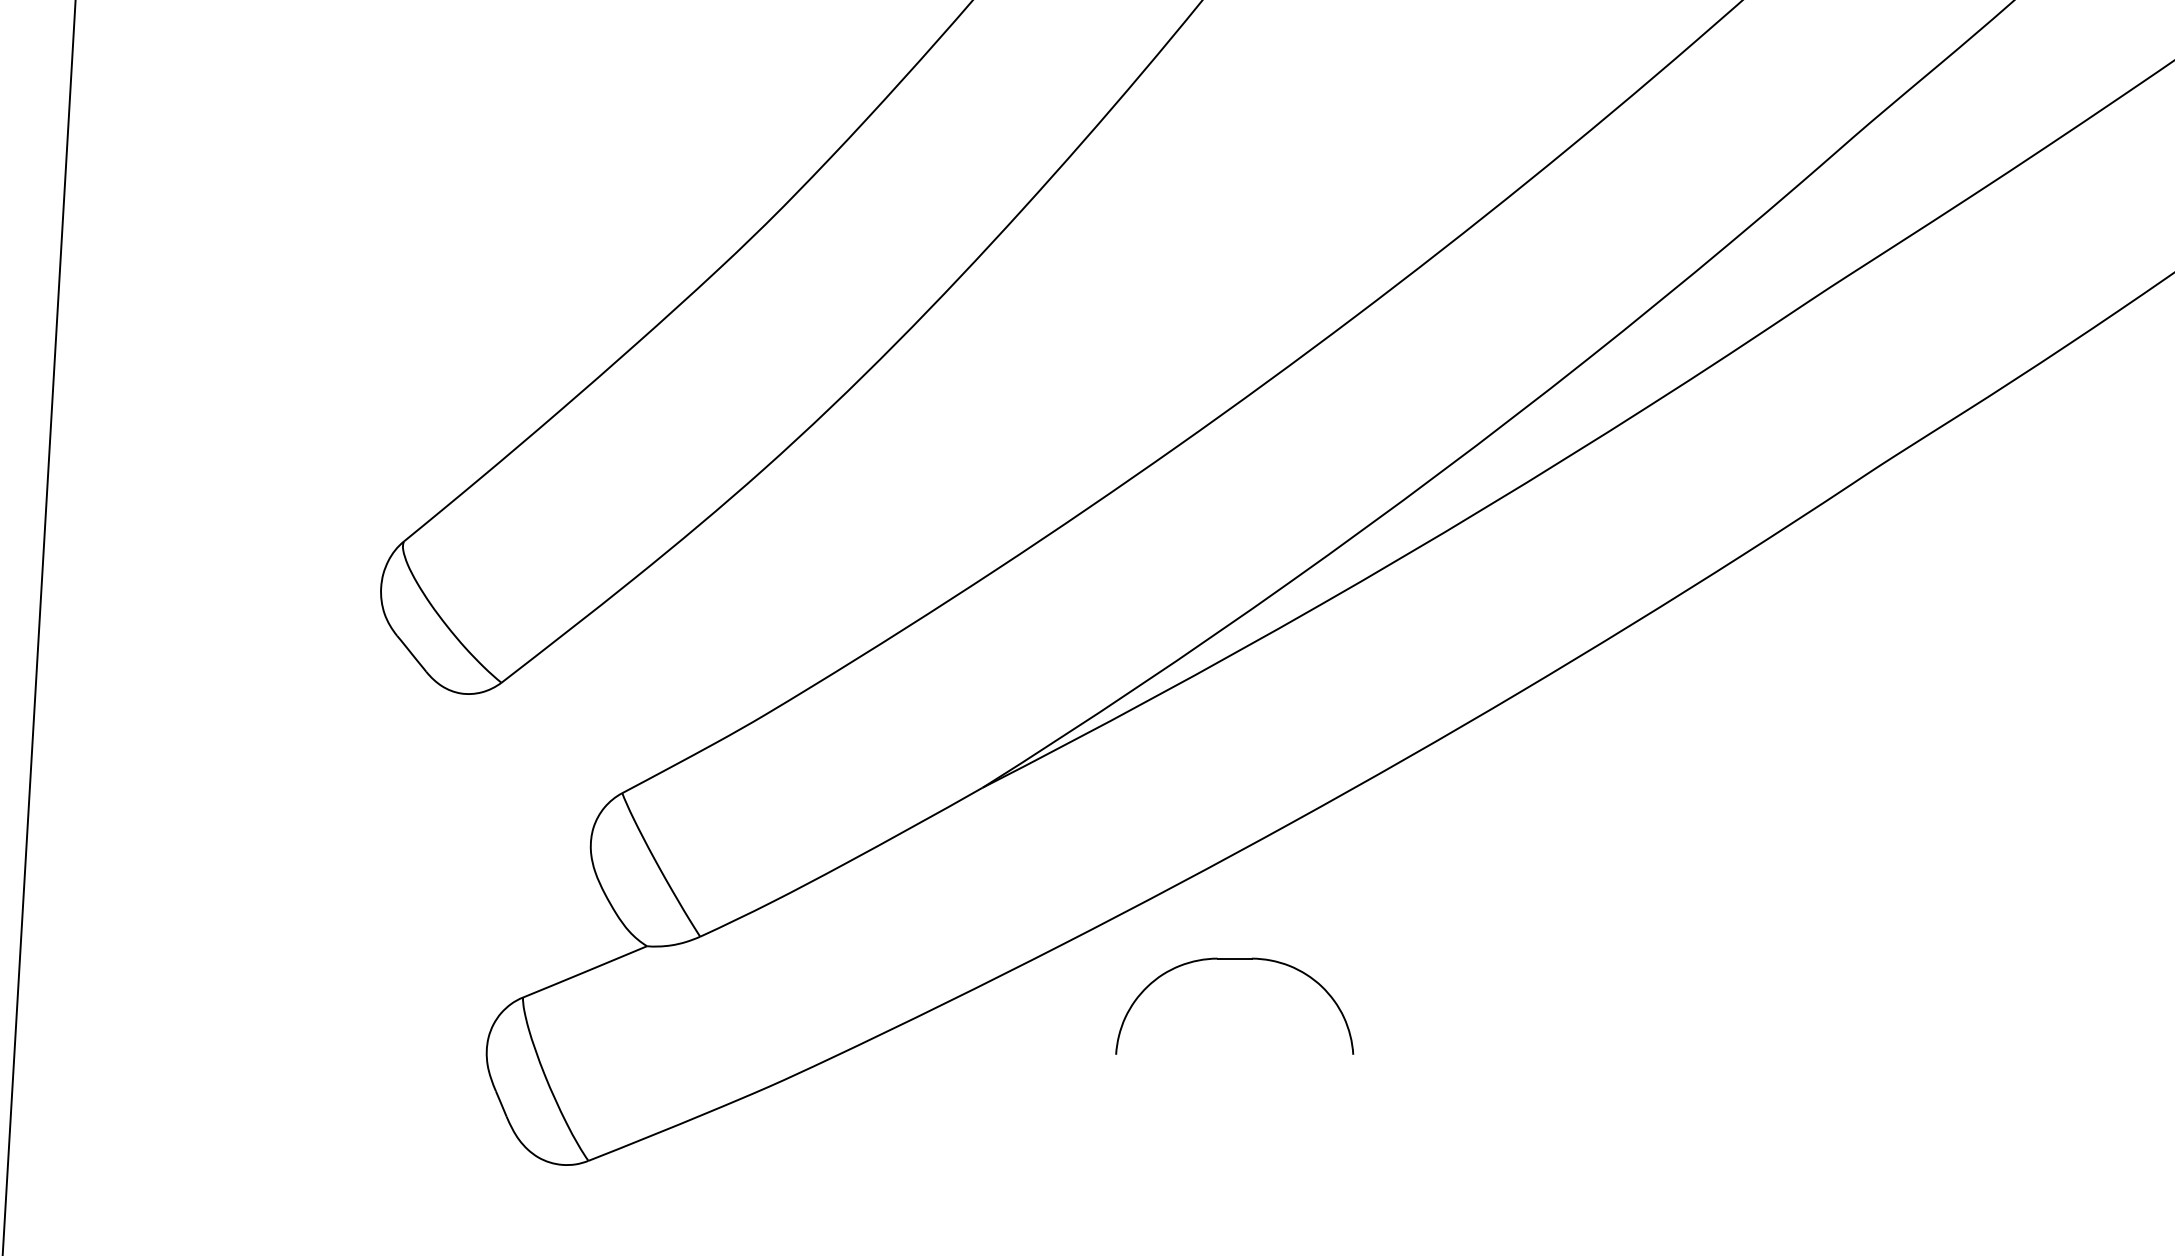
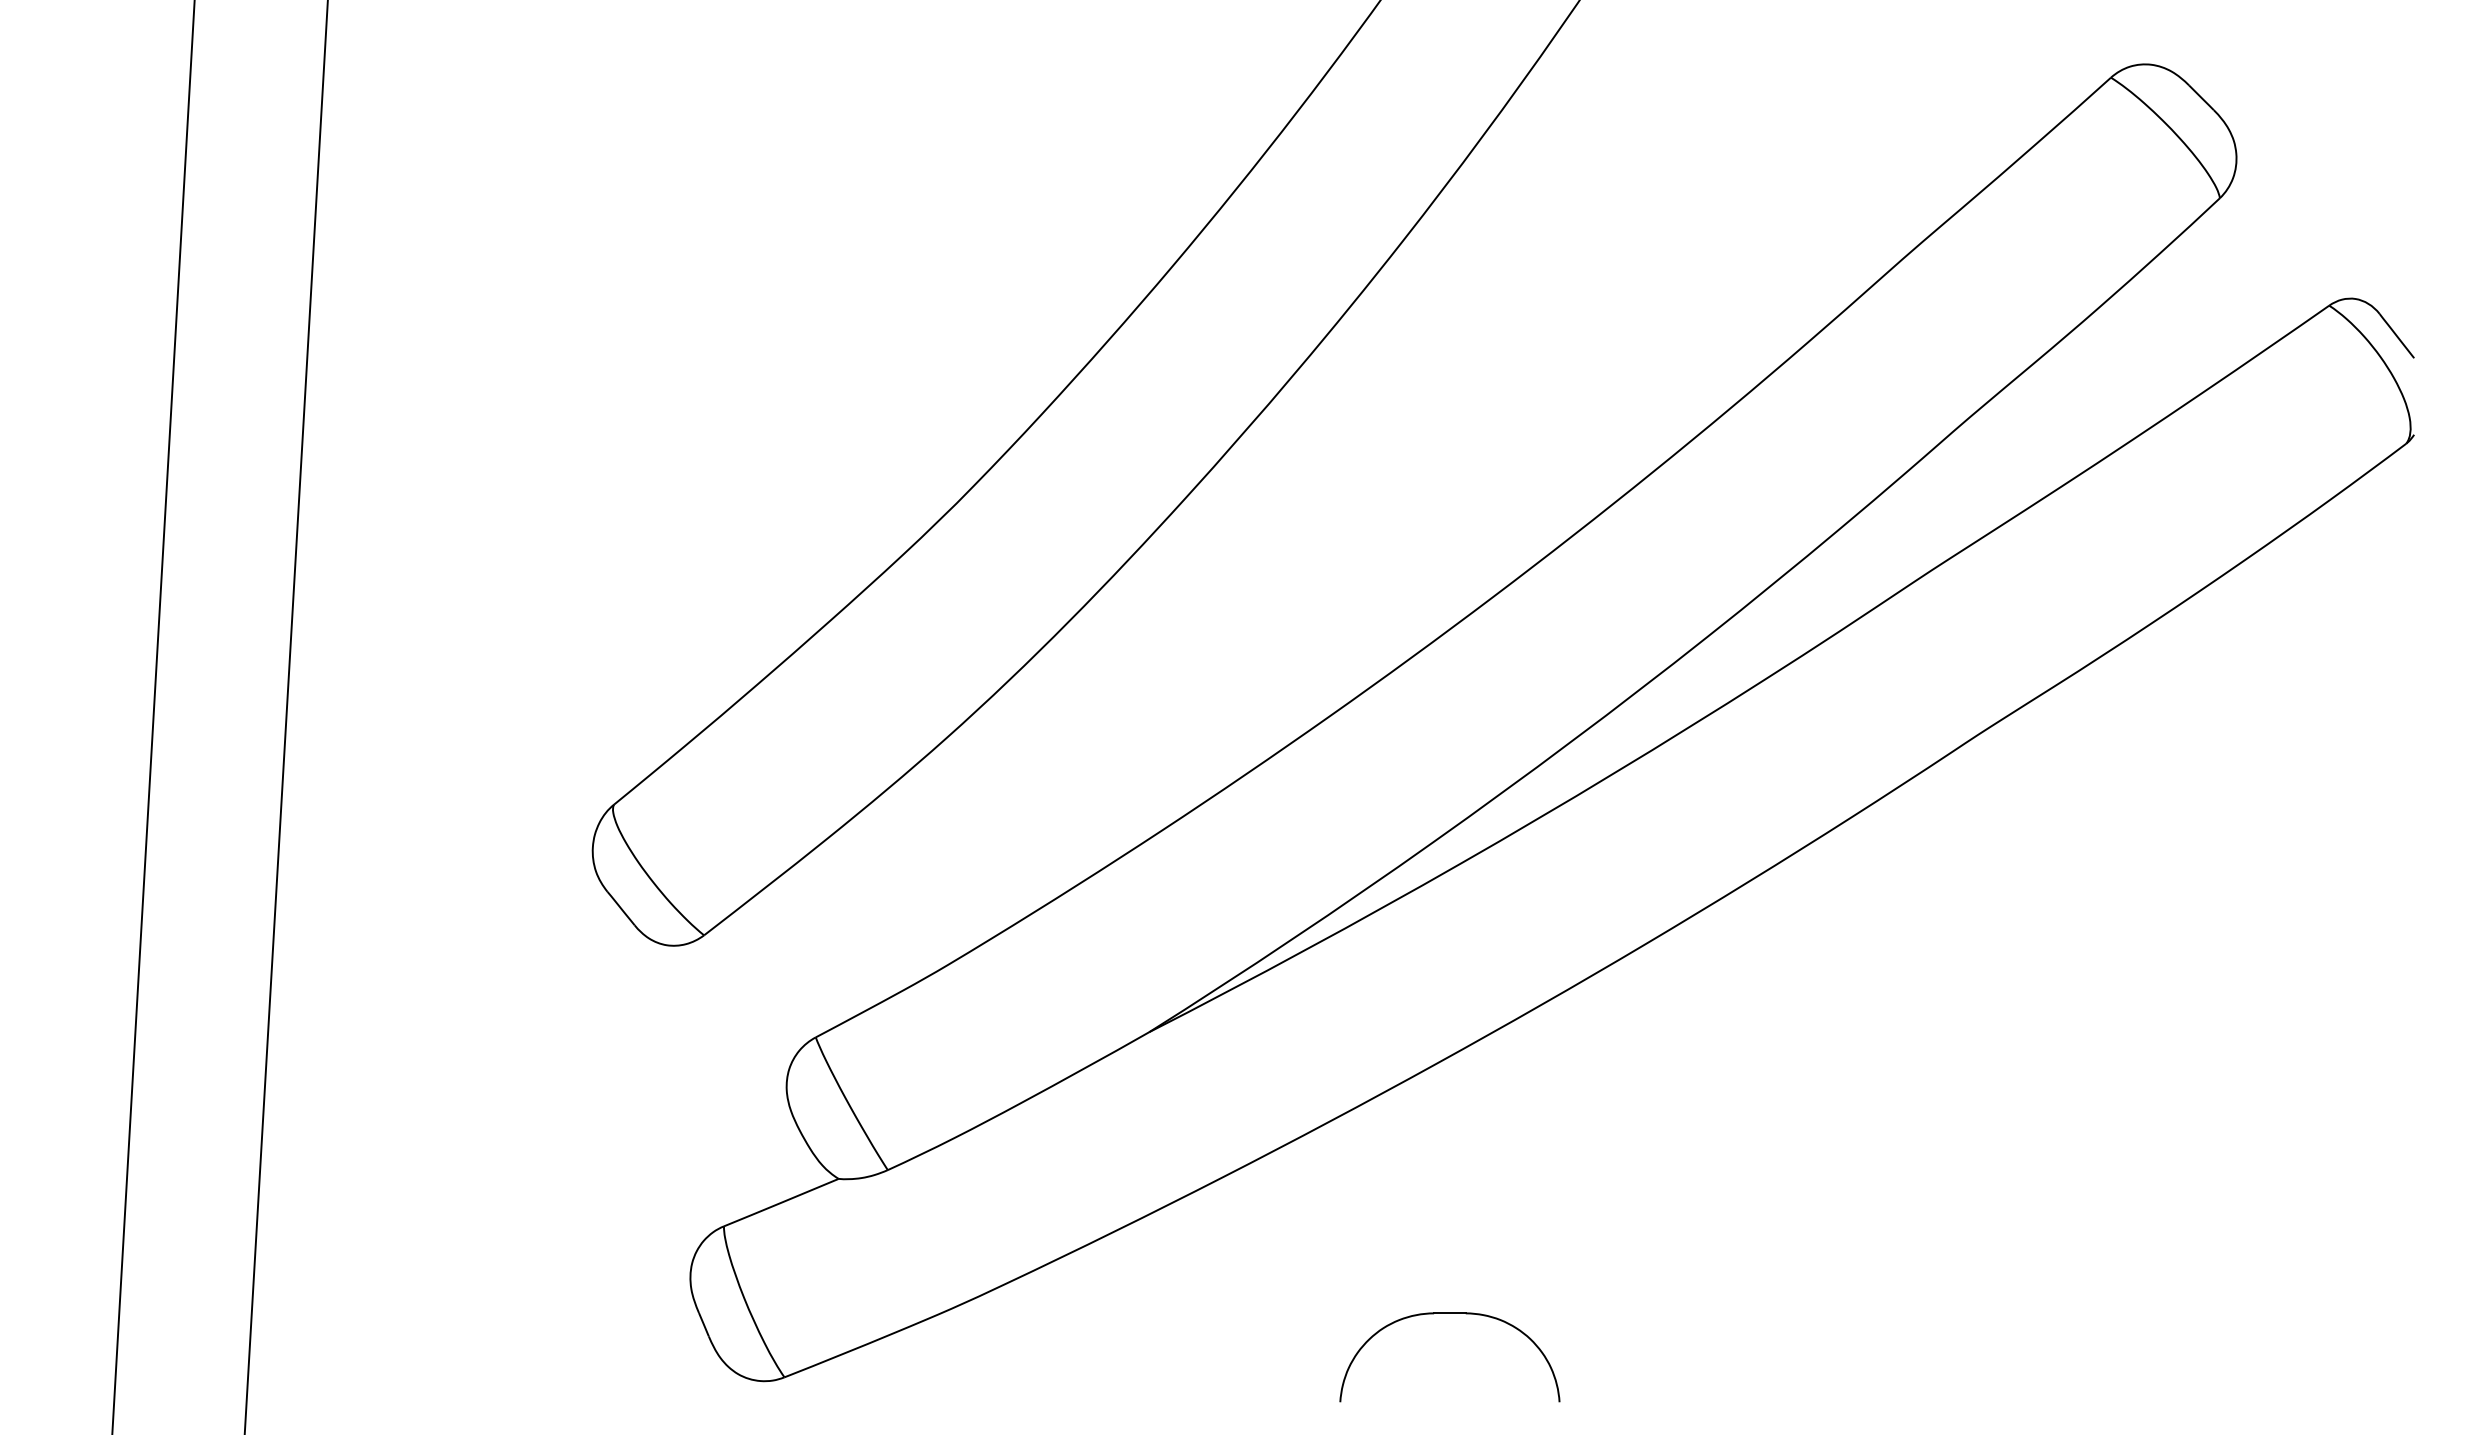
part: (1234, 958) -> (1449, 1313), moved

